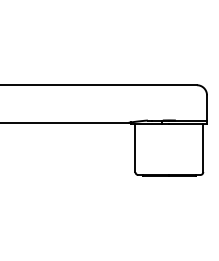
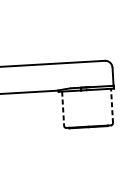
line: (135, 148) -> (63, 108), solid -> dashed
line: (203, 148) -> (112, 106), solid -> dashed

